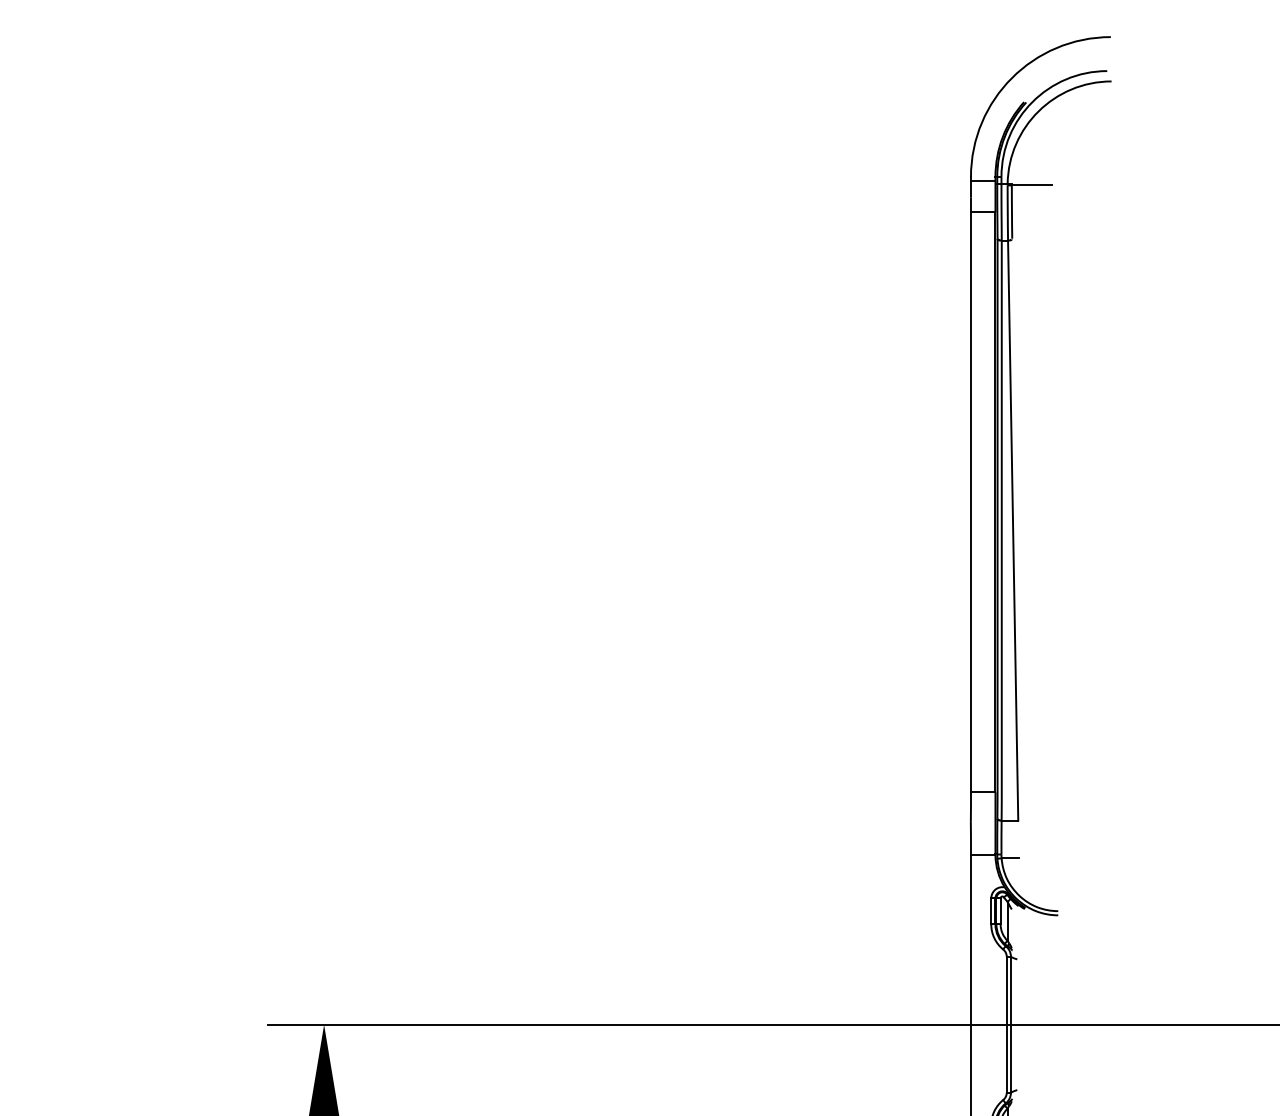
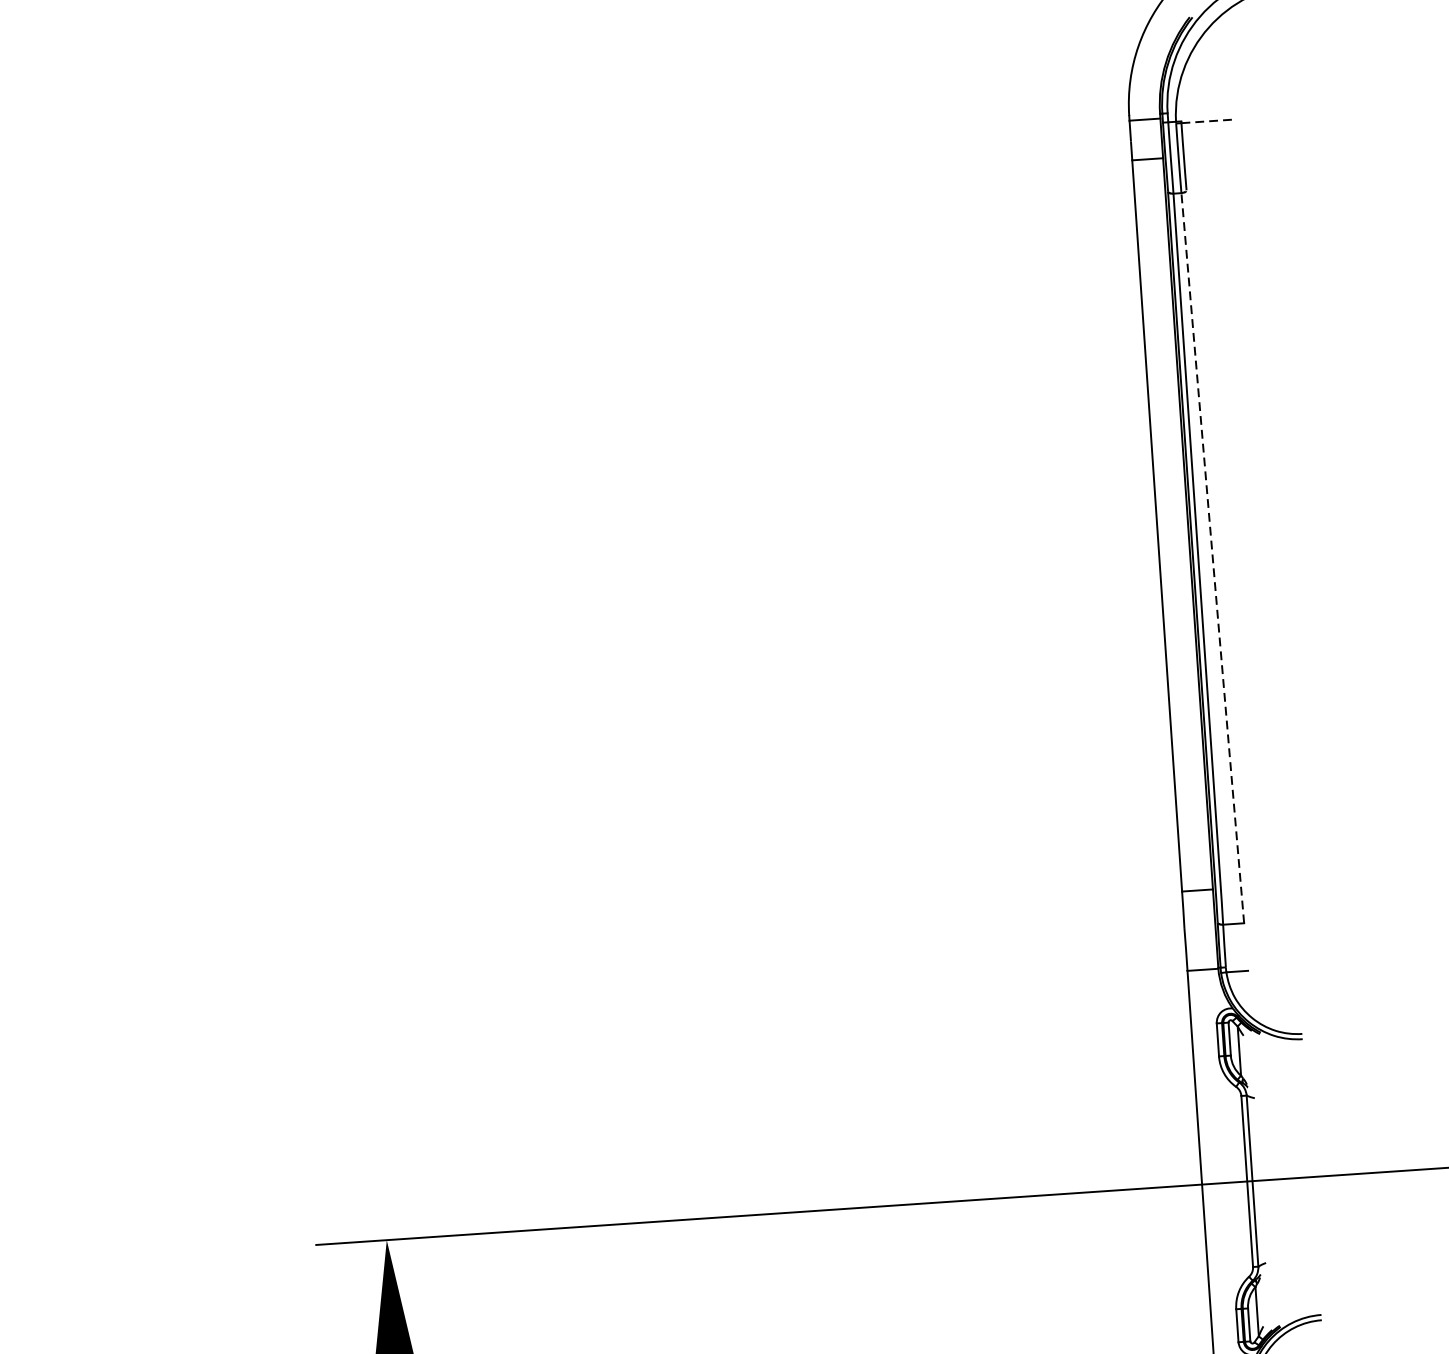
line: (1032, 185) -> (1207, 121), solid -> dashed
line: (1013, 530) -> (1213, 557), solid -> dashed

